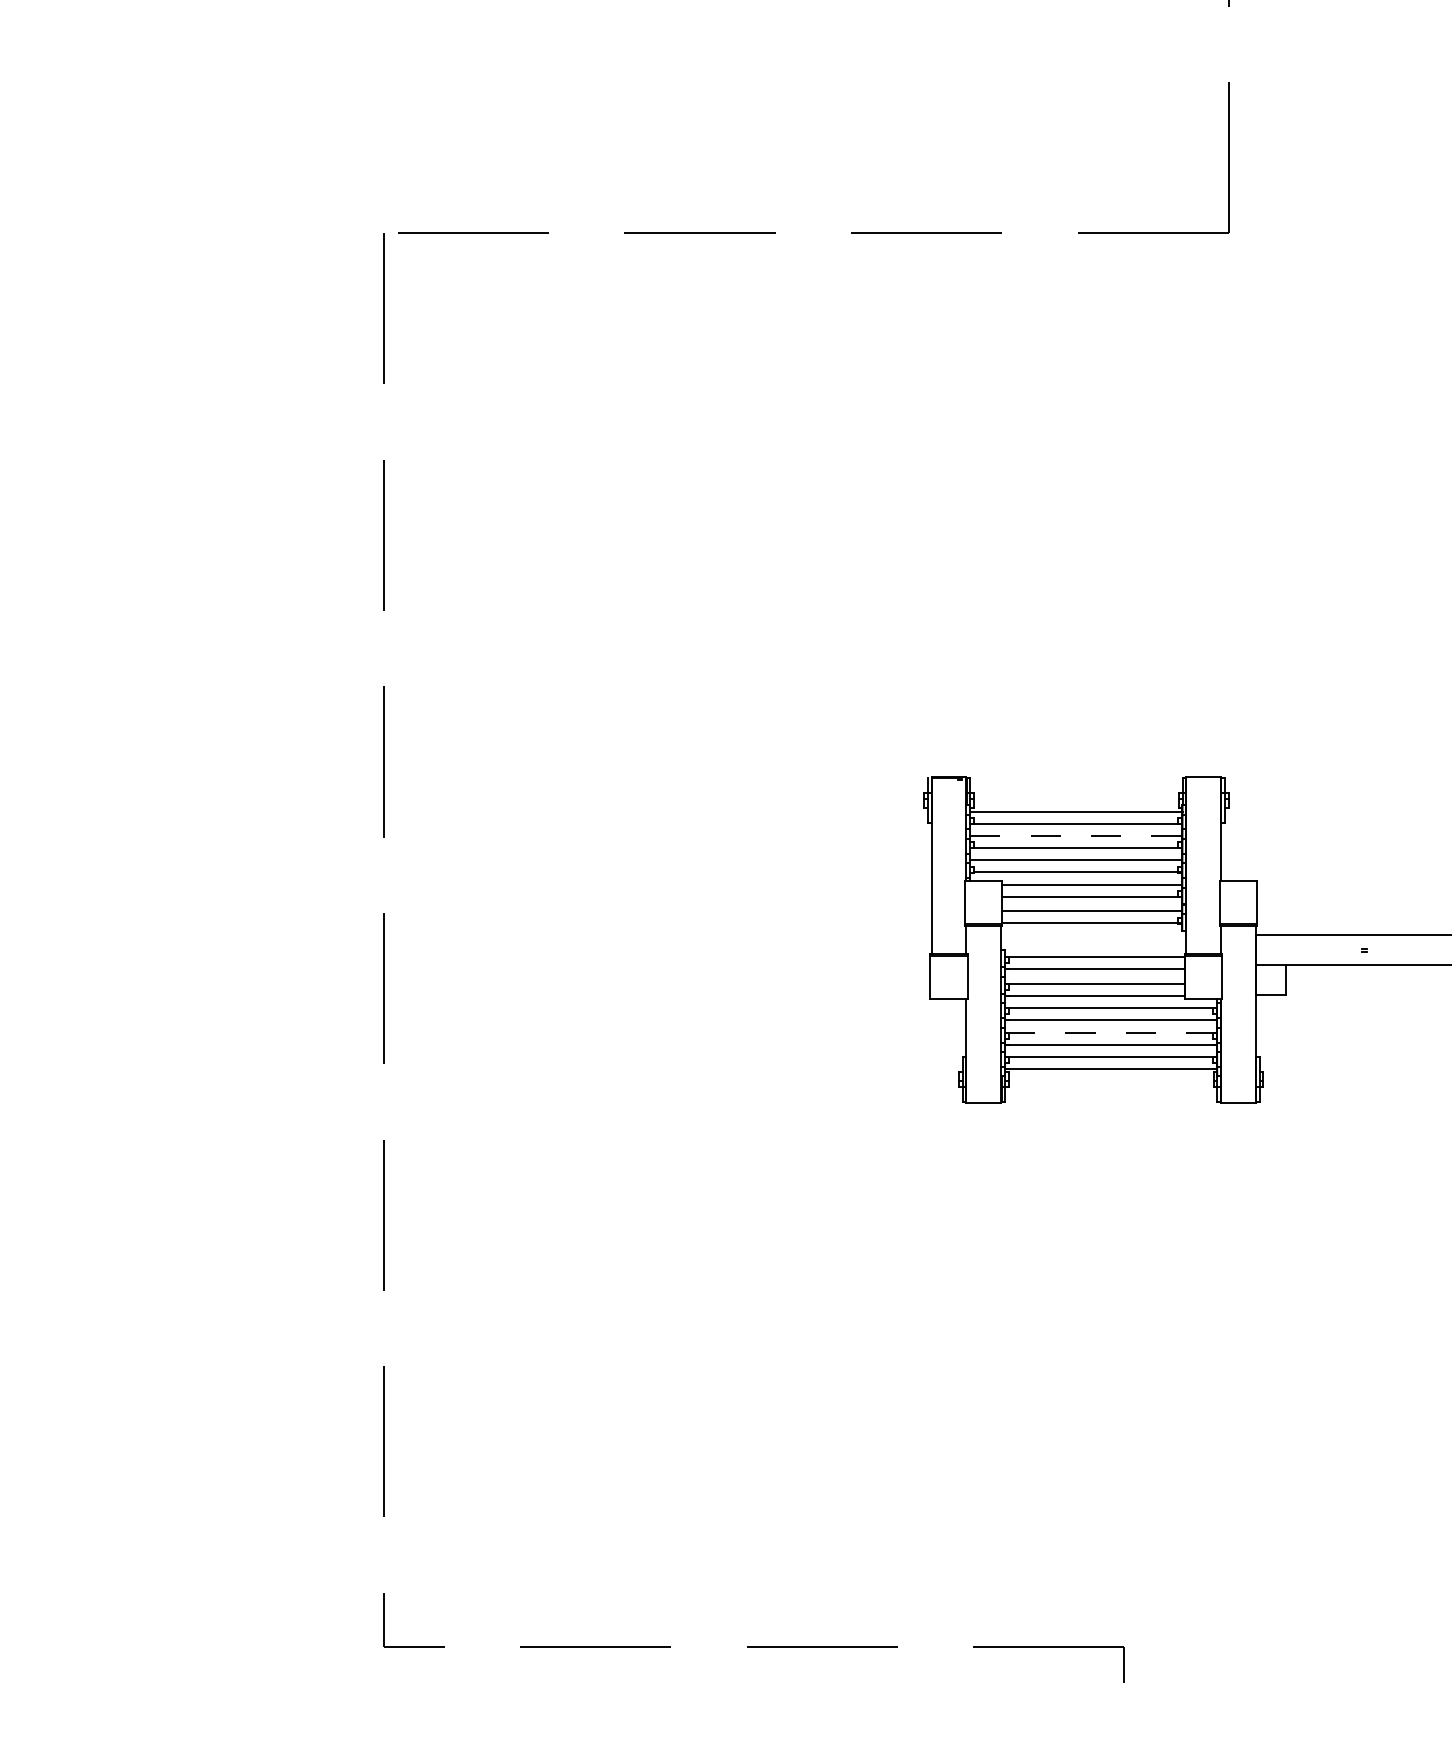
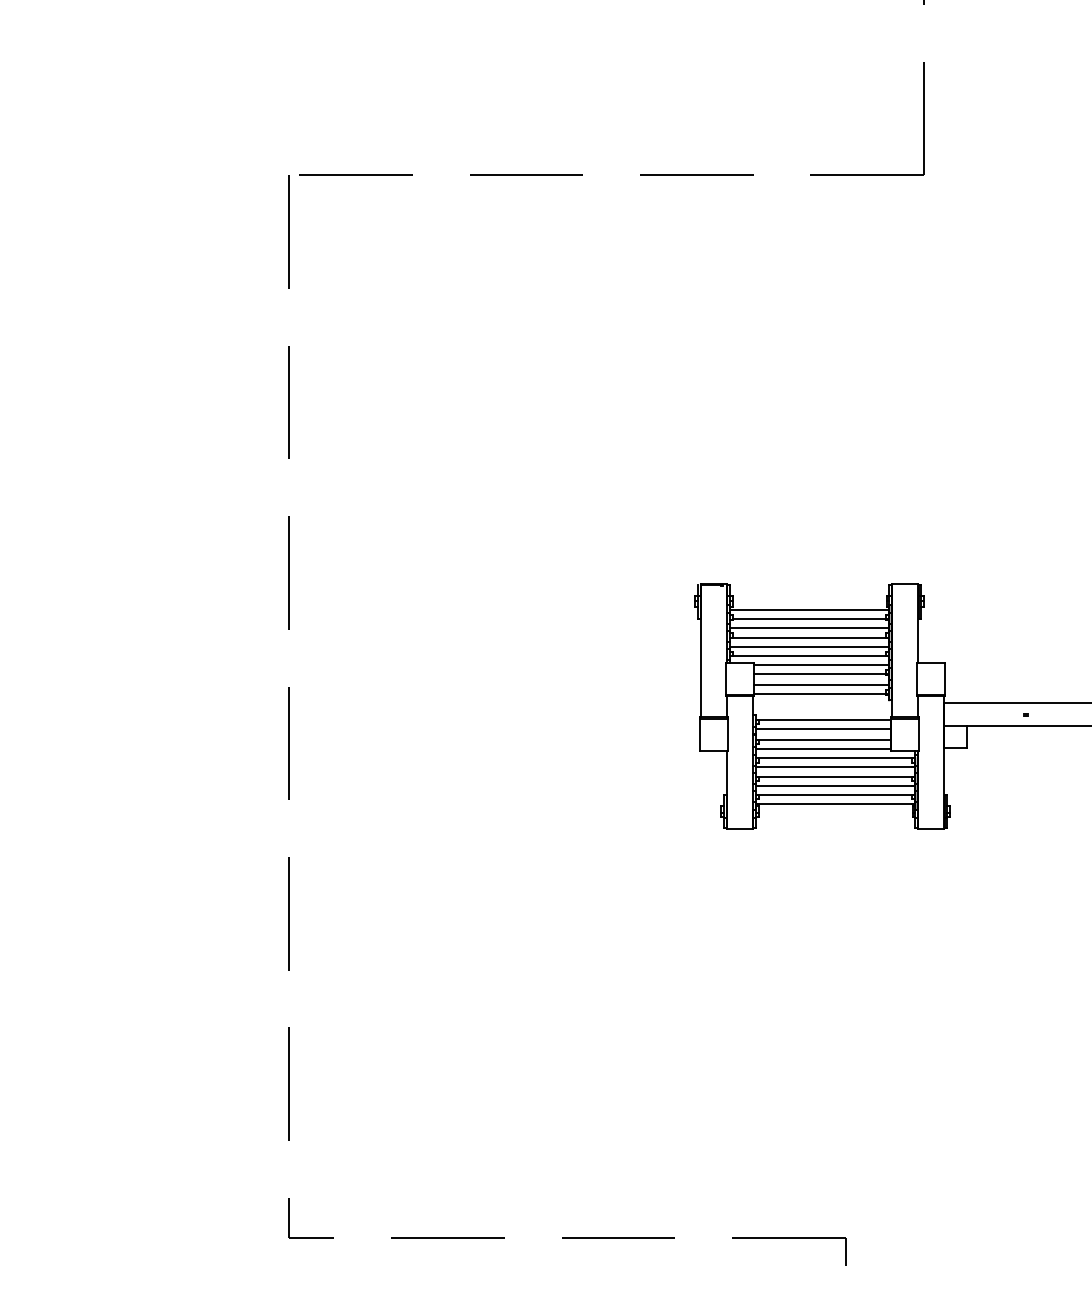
line: (1076, 835) -> (809, 628), dashed -> solid
line: (1110, 1032) -> (835, 776), dashed -> solid

